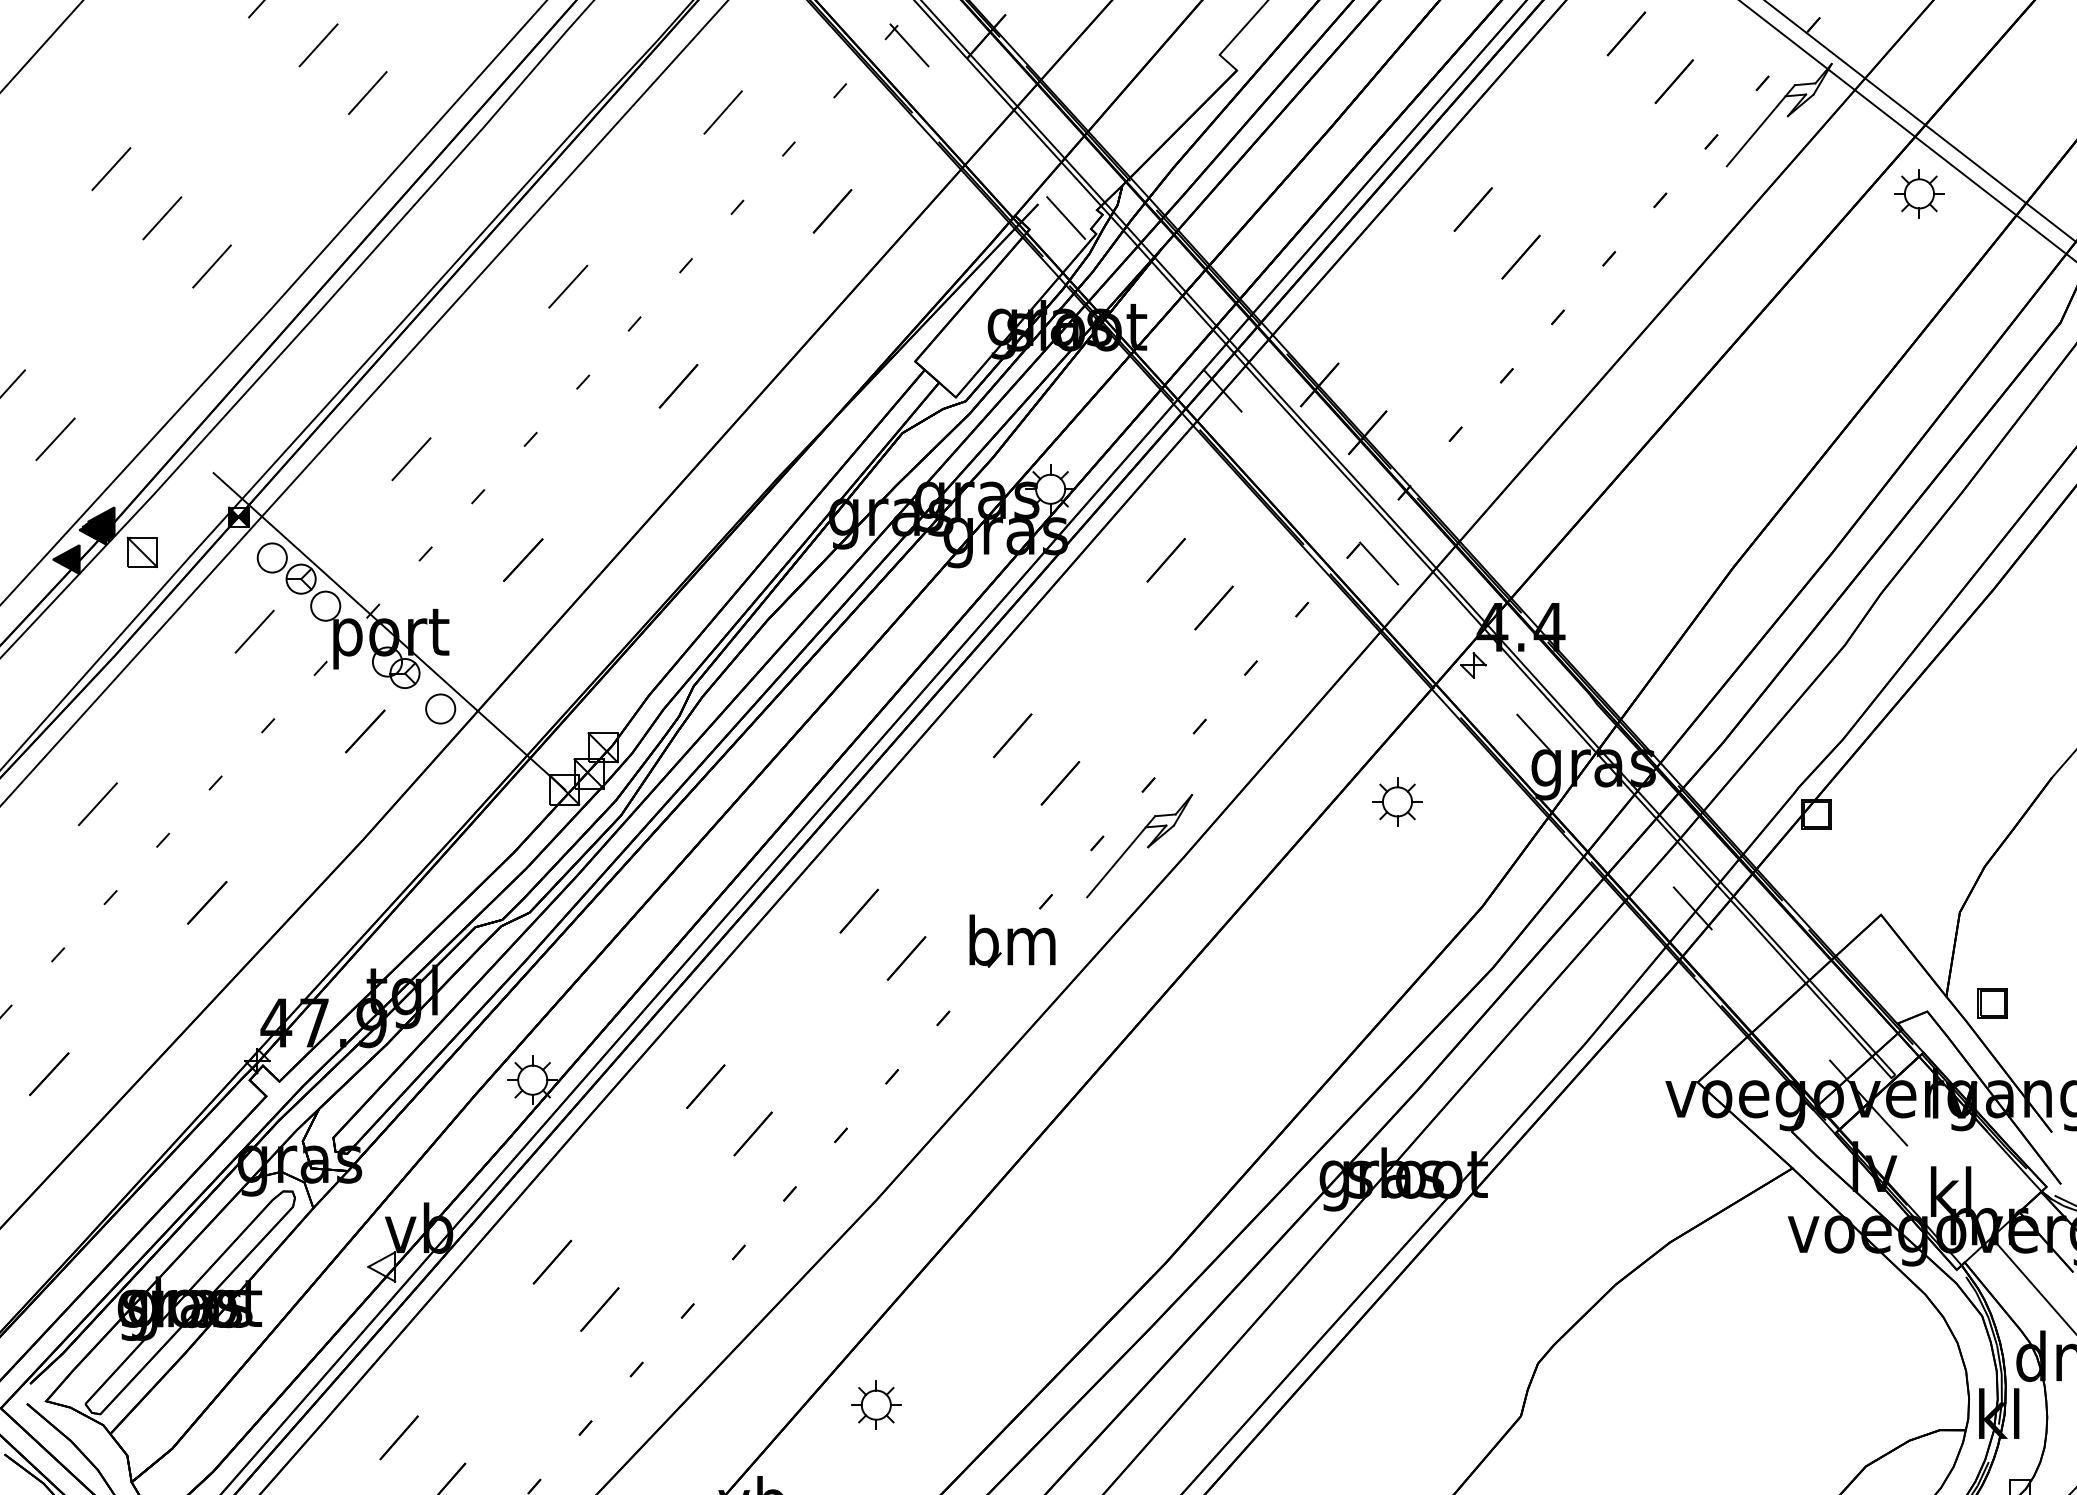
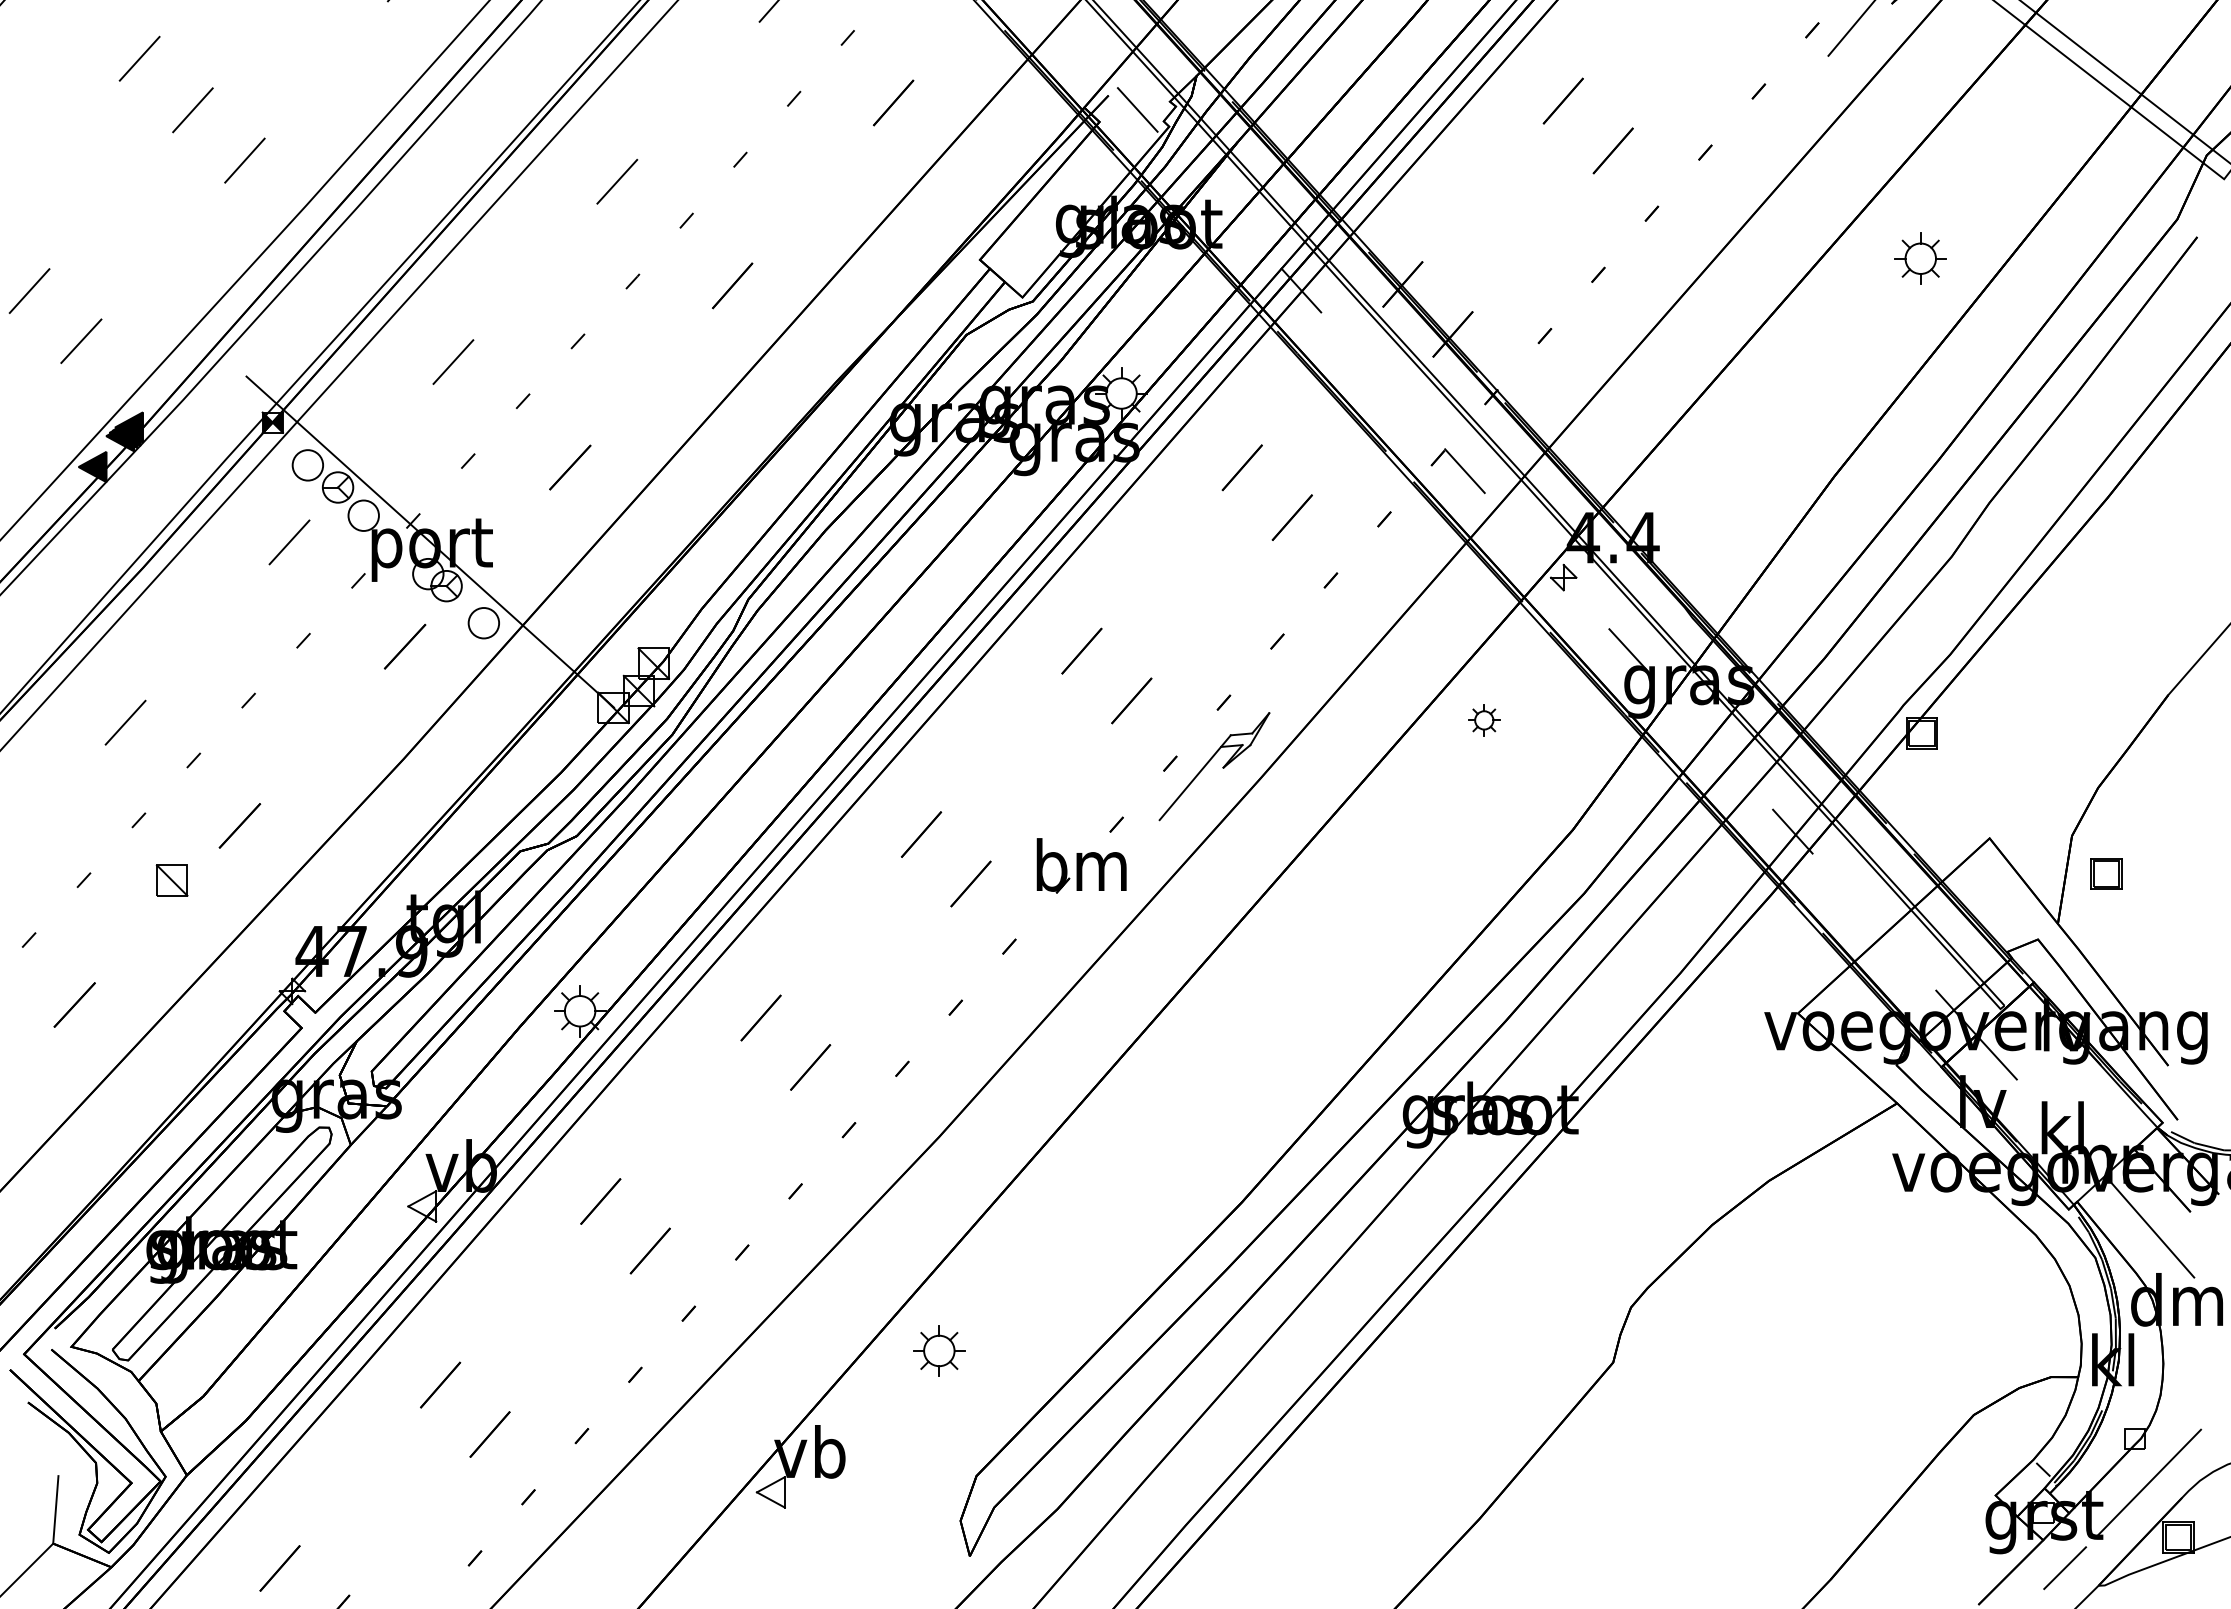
part: (1919, 193) -> (1920, 258), moved
part: (141, 552) -> (171, 880), moved
part: (1397, 802) -> (1484, 720), size x0.6
part: (1992, 1002) -> (2106, 873), moved

